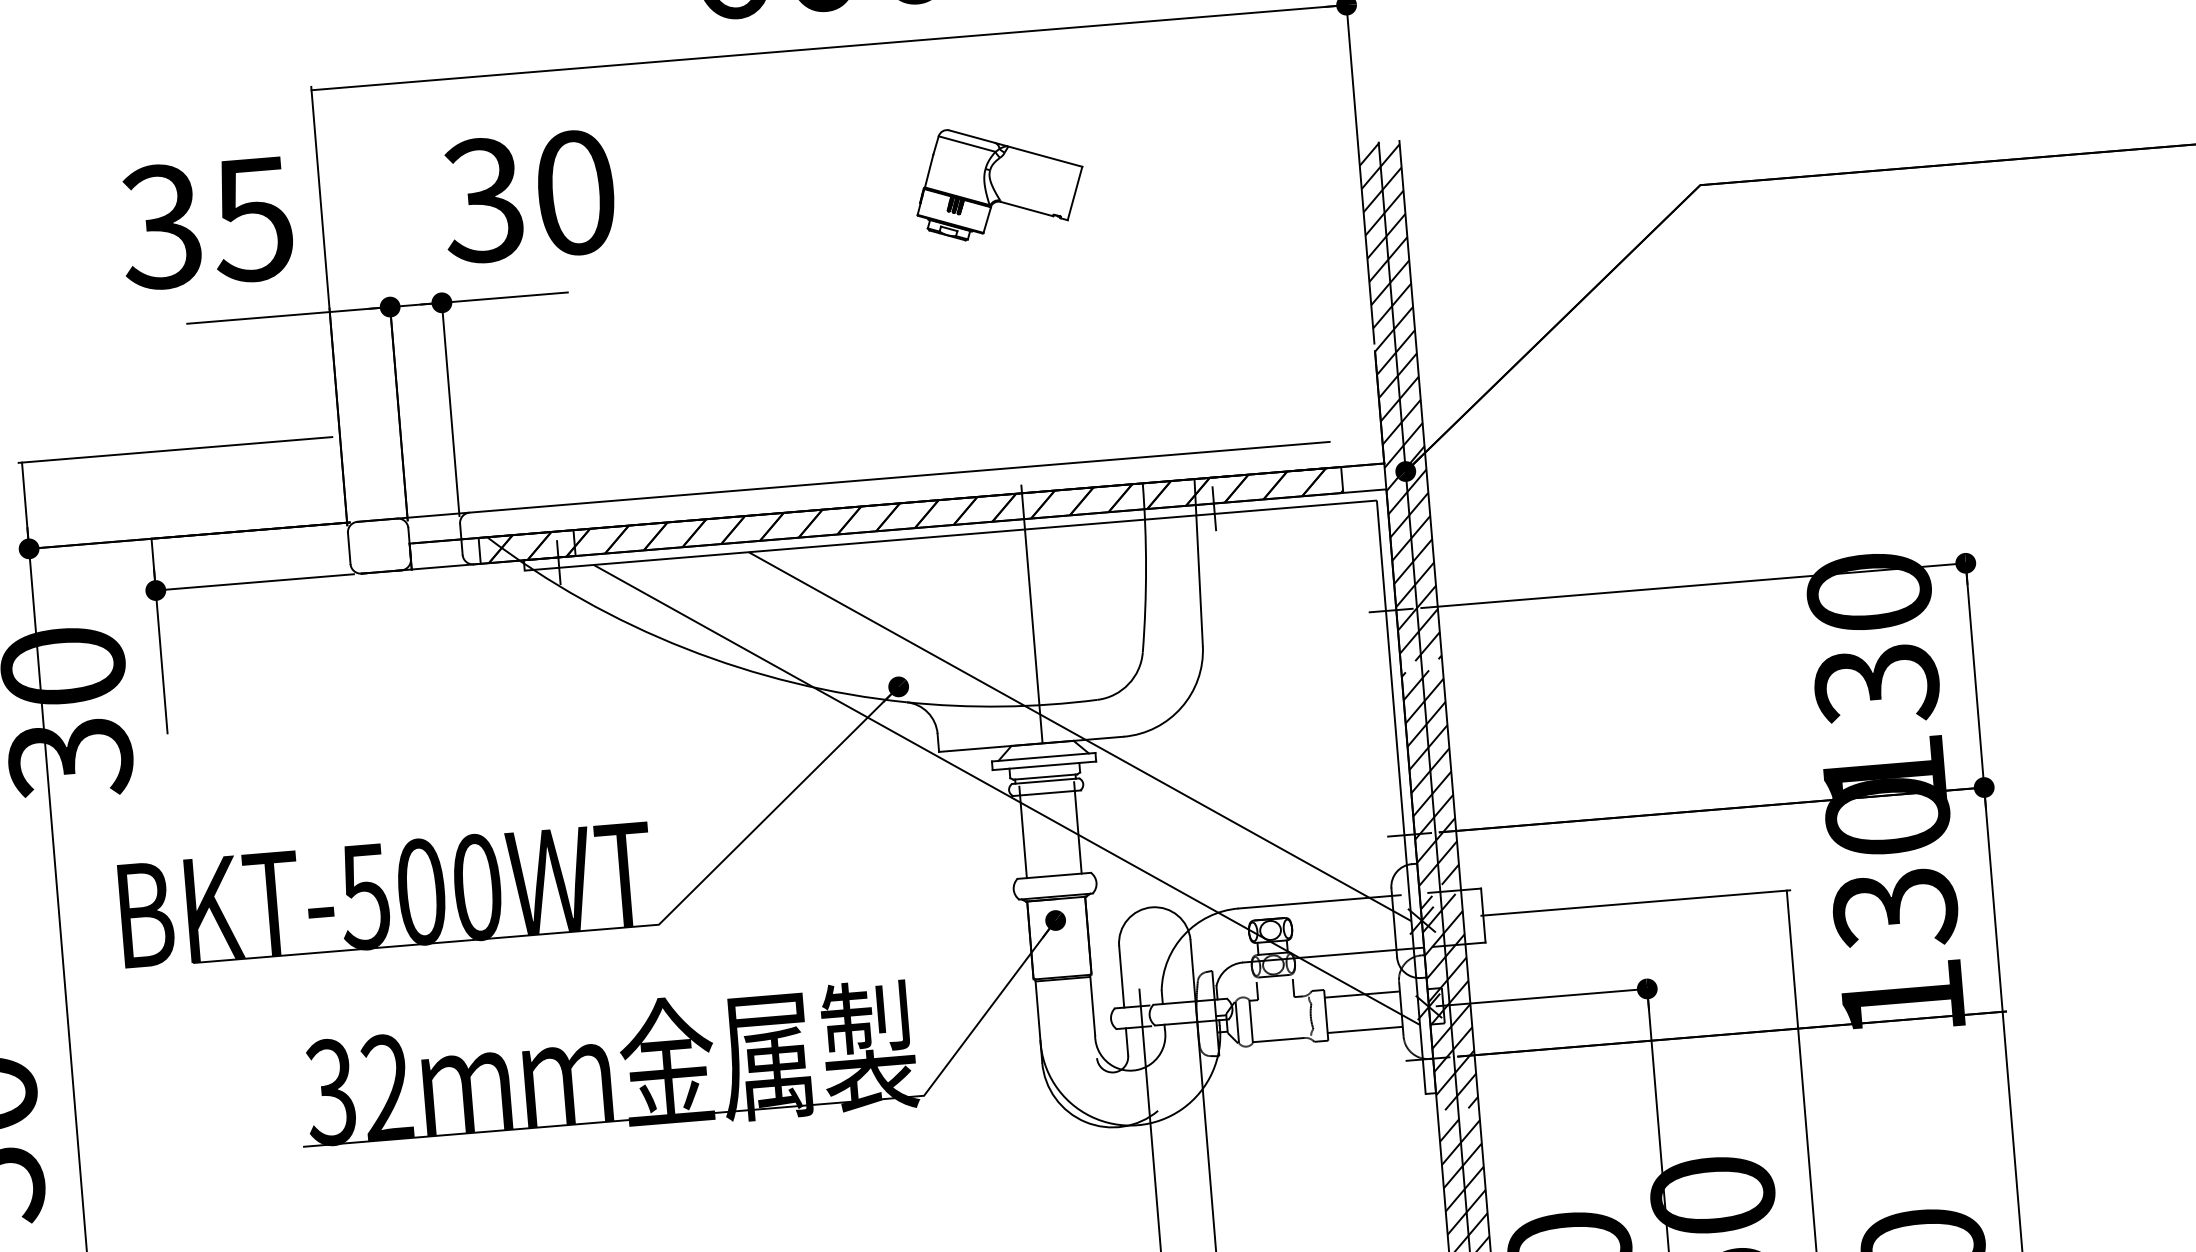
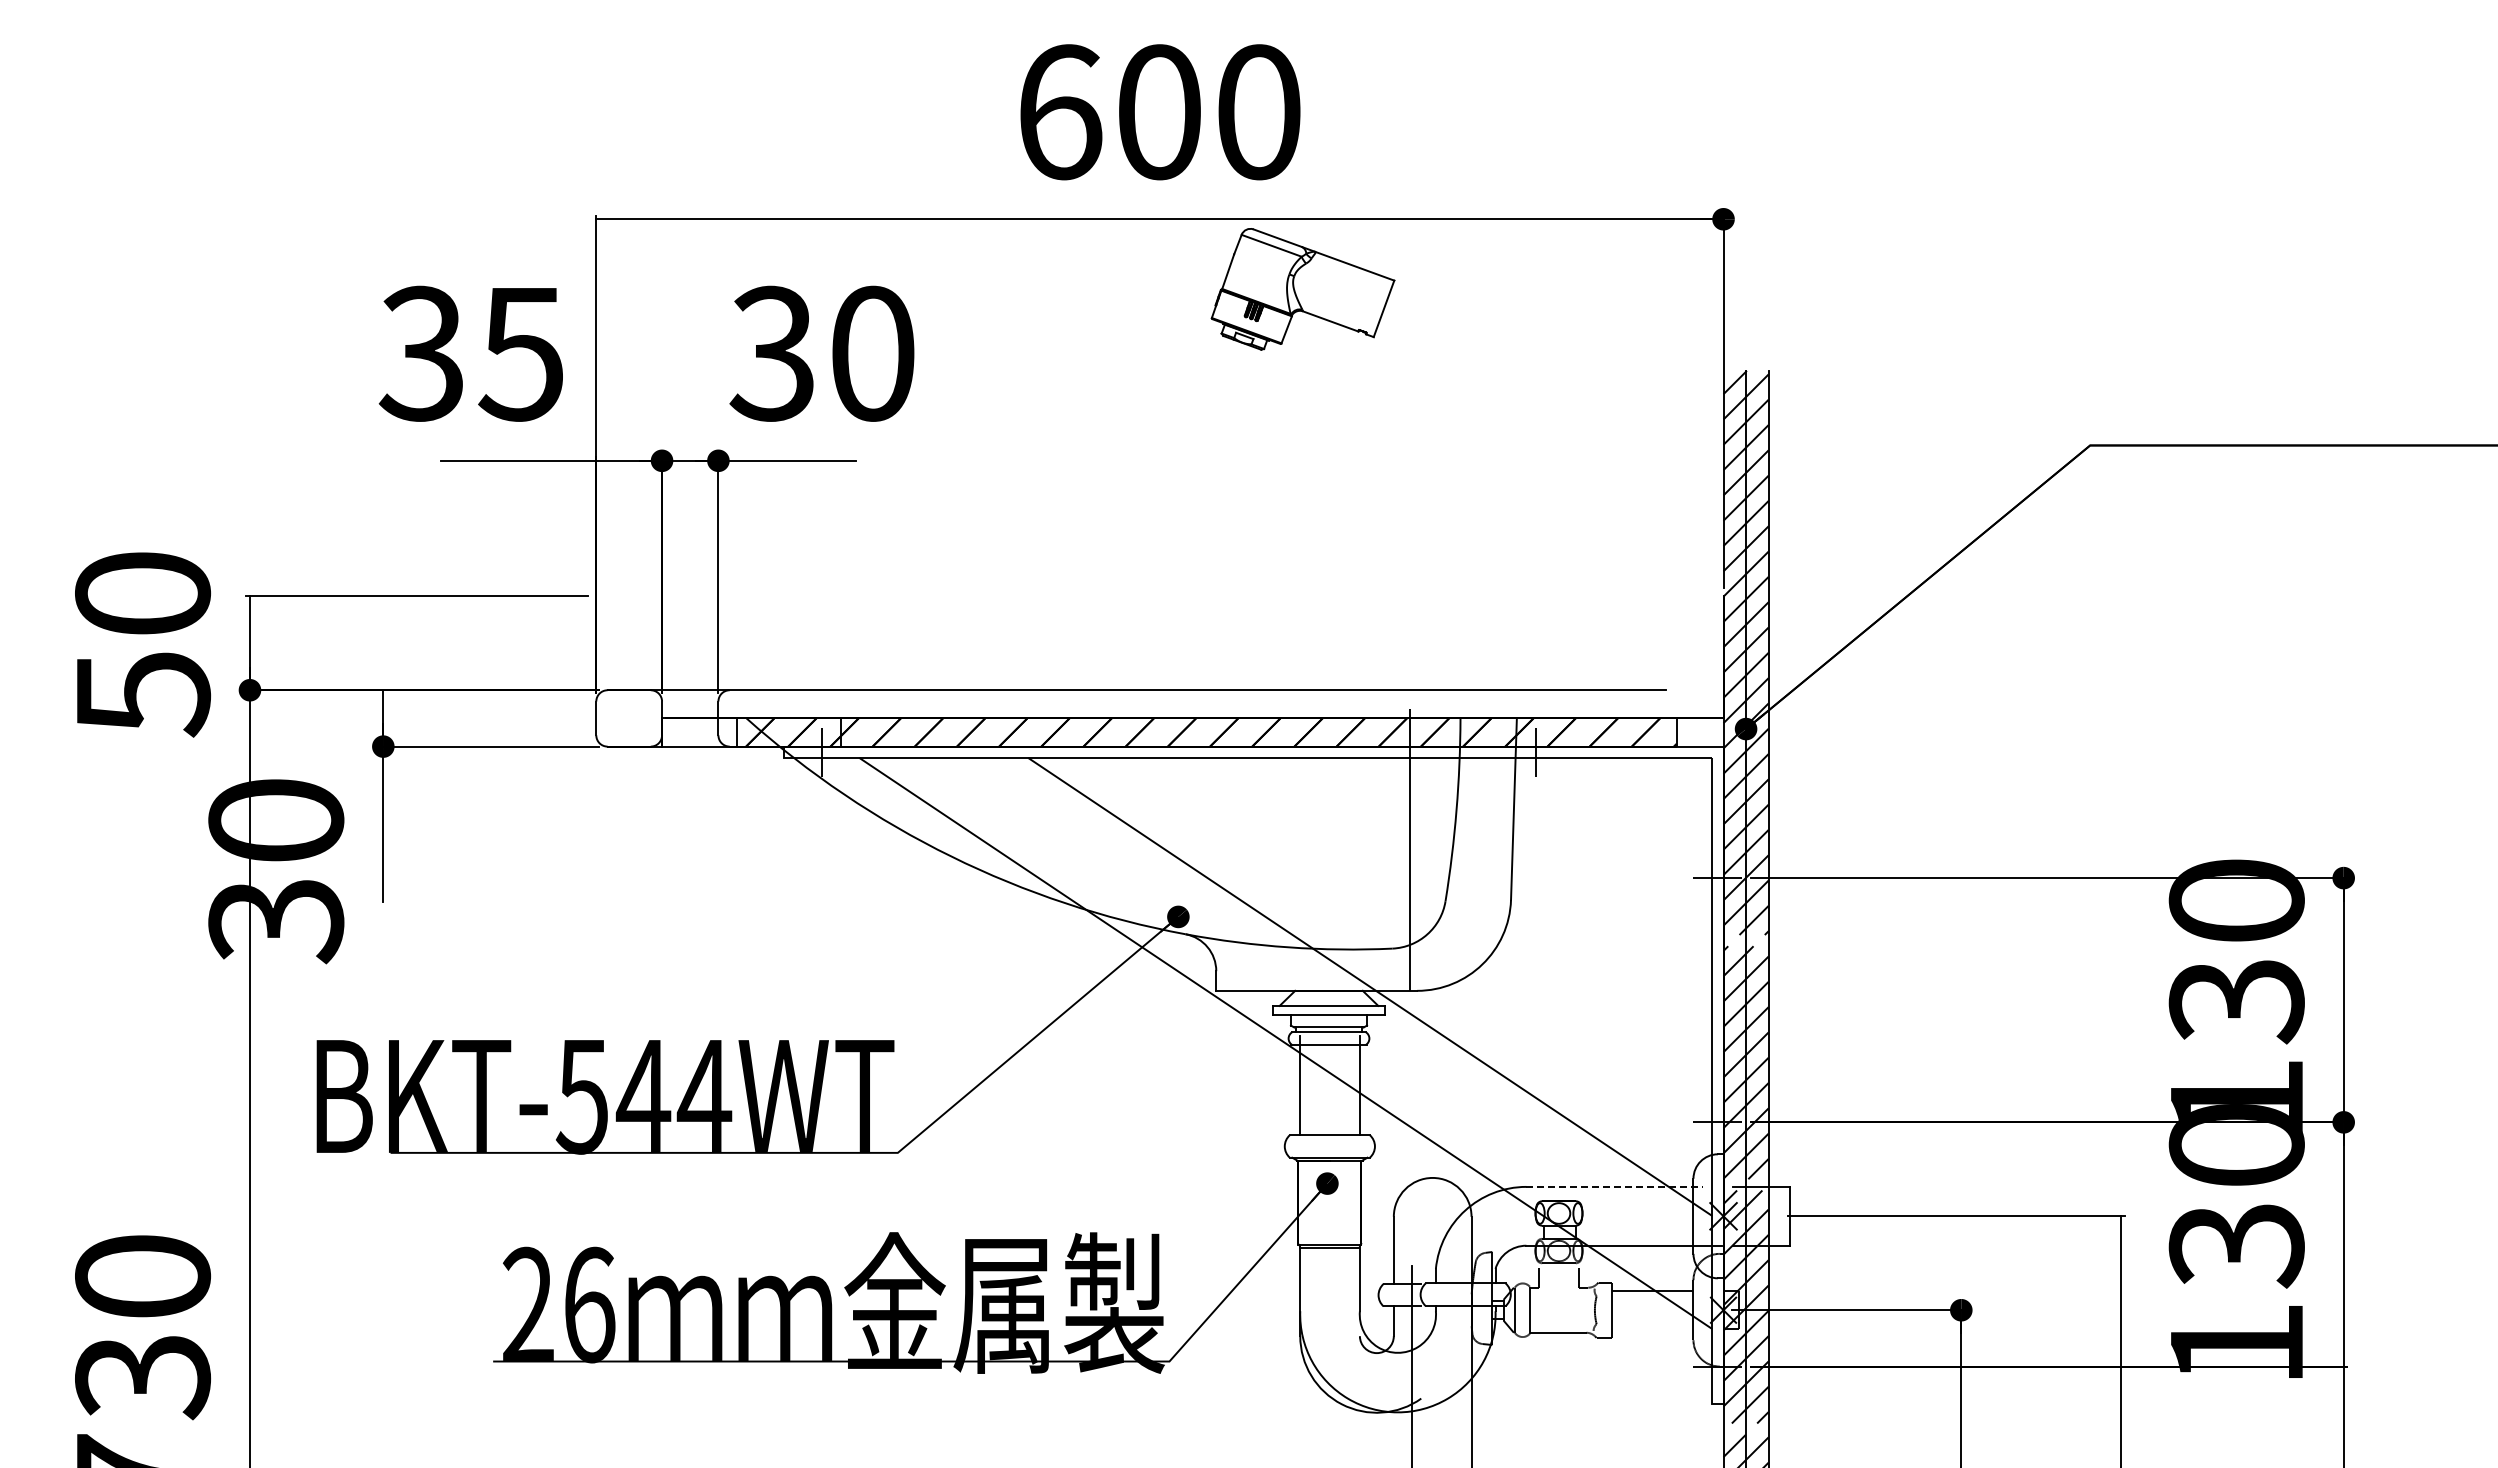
part: (998, 181) -> (1302, 289), moved
line: (1031, 605) -> (1410, 840), moved
text: (448, 889) -> (673, 1096), BKT-500WT -> BKT-544WT
line: (1320, 901) -> (1615, 1186), solid -> dashed
line: (1365, 1029) -> (1652, 1329), removed
text: (358, 1089) -> (558, 1304), 32 -> 26

